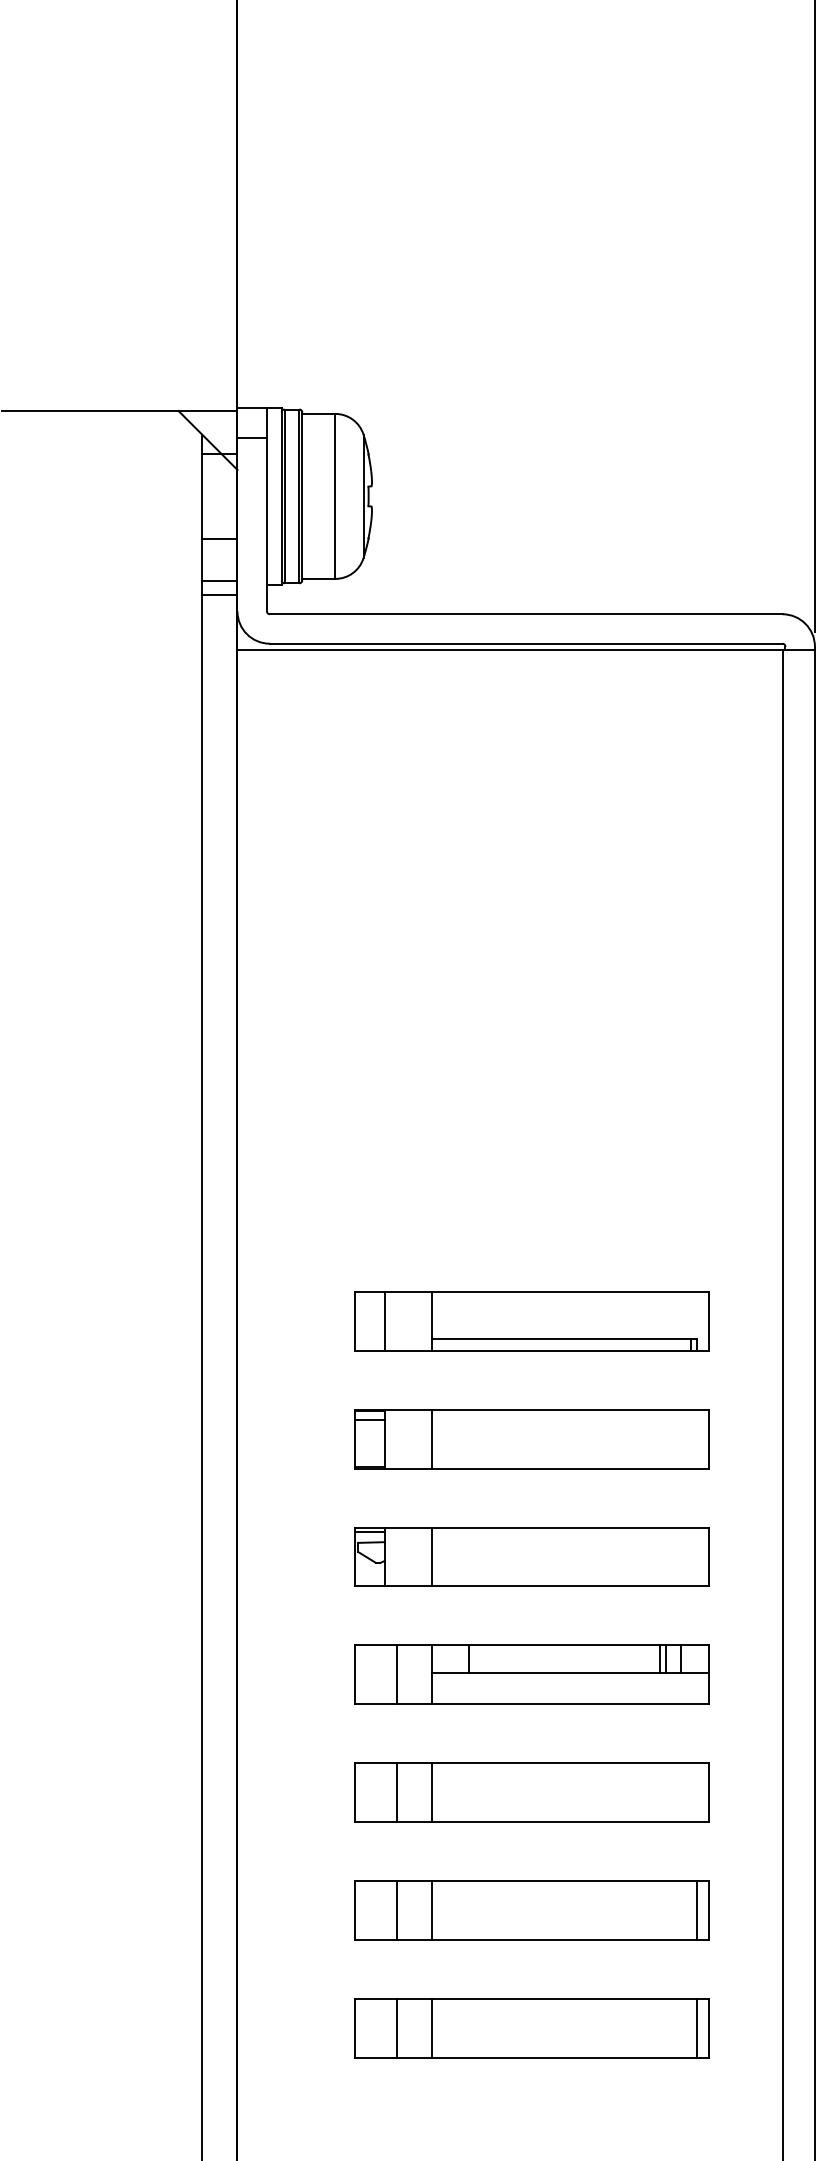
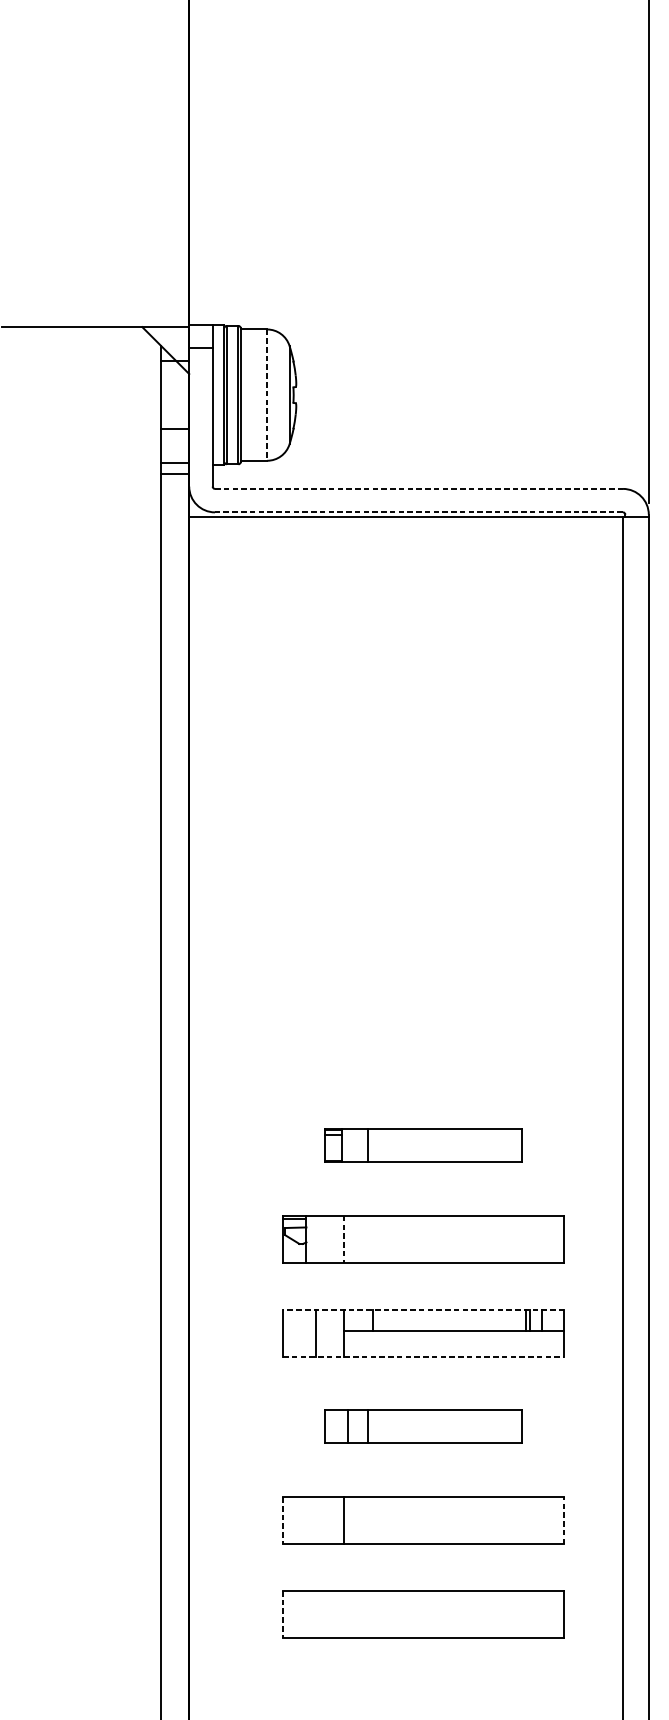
line: (335, 496) -> (267, 395), solid -> dashed
line: (526, 614) -> (419, 489), solid -> dashed
line: (525, 643) -> (418, 512), solid -> dashed
part: (531, 1321) -> (423, 1051), removed
part: (531, 1439) -> (423, 1145), size x0.7
line: (431, 1557) -> (343, 1239), solid -> dashed
line: (532, 1645) -> (424, 1309), solid -> dashed
line: (532, 1704) -> (424, 1356), solid -> dashed
part: (531, 1792) -> (423, 1426), size x0.7
line: (396, 1910) -> (315, 1520), removed
line: (697, 1910) -> (555, 1520), removed
line: (708, 1910) -> (564, 1520), solid -> dashed
line: (355, 1911) -> (283, 1521), solid -> dashed
line: (396, 2027) -> (315, 1613), removed
line: (431, 2027) -> (343, 1613), removed
line: (697, 2027) -> (555, 1613), removed
line: (355, 2028) -> (283, 1614), solid -> dashed

